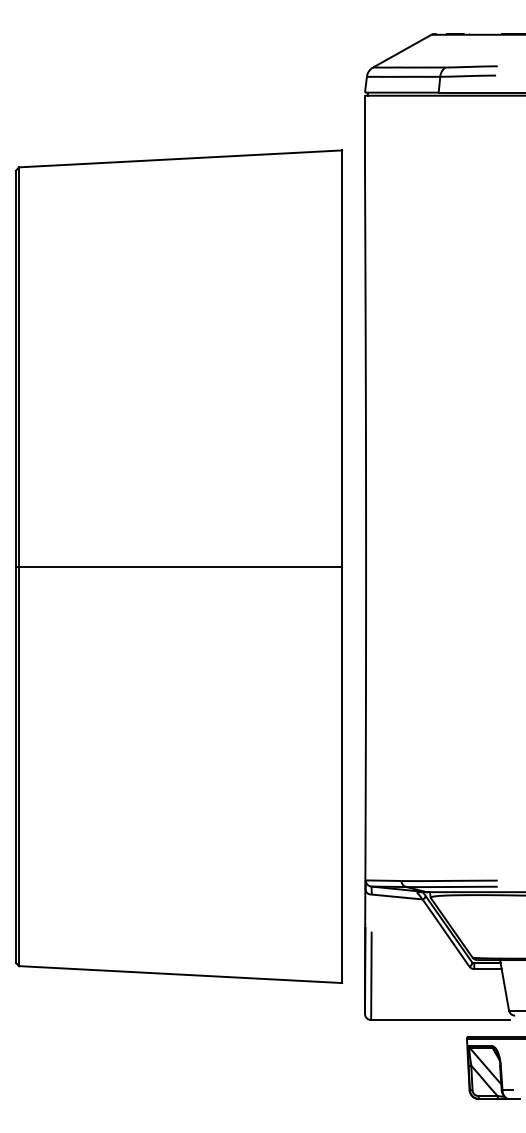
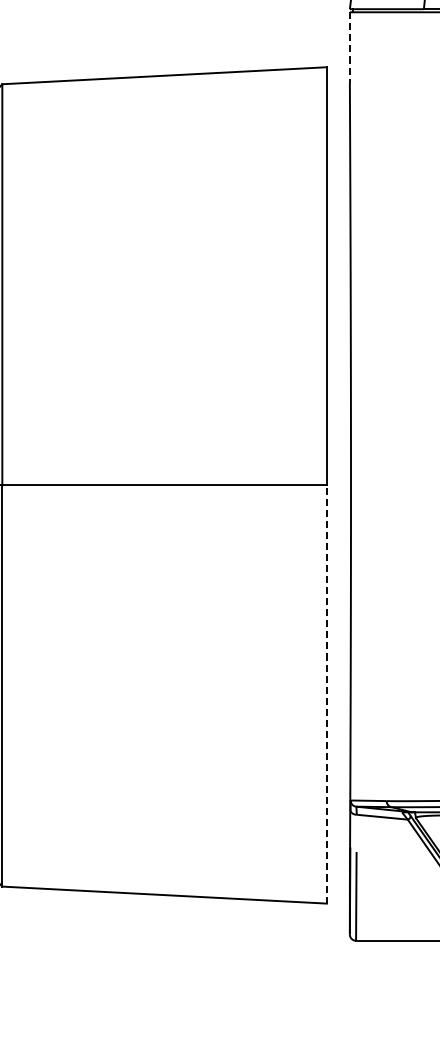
line: (364, 131) -> (349, 48), solid -> dashed
line: (342, 774) -> (327, 694), solid -> dashed

